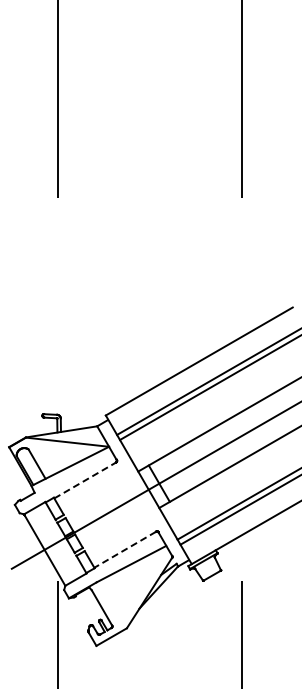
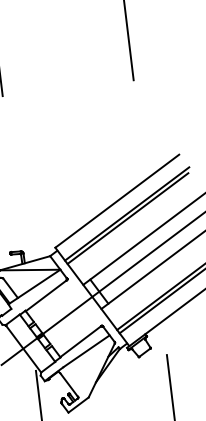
line: (85, 480) -> (46, 295), dashed -> solid
line: (125, 549) -> (80, 341), dashed -> solid

